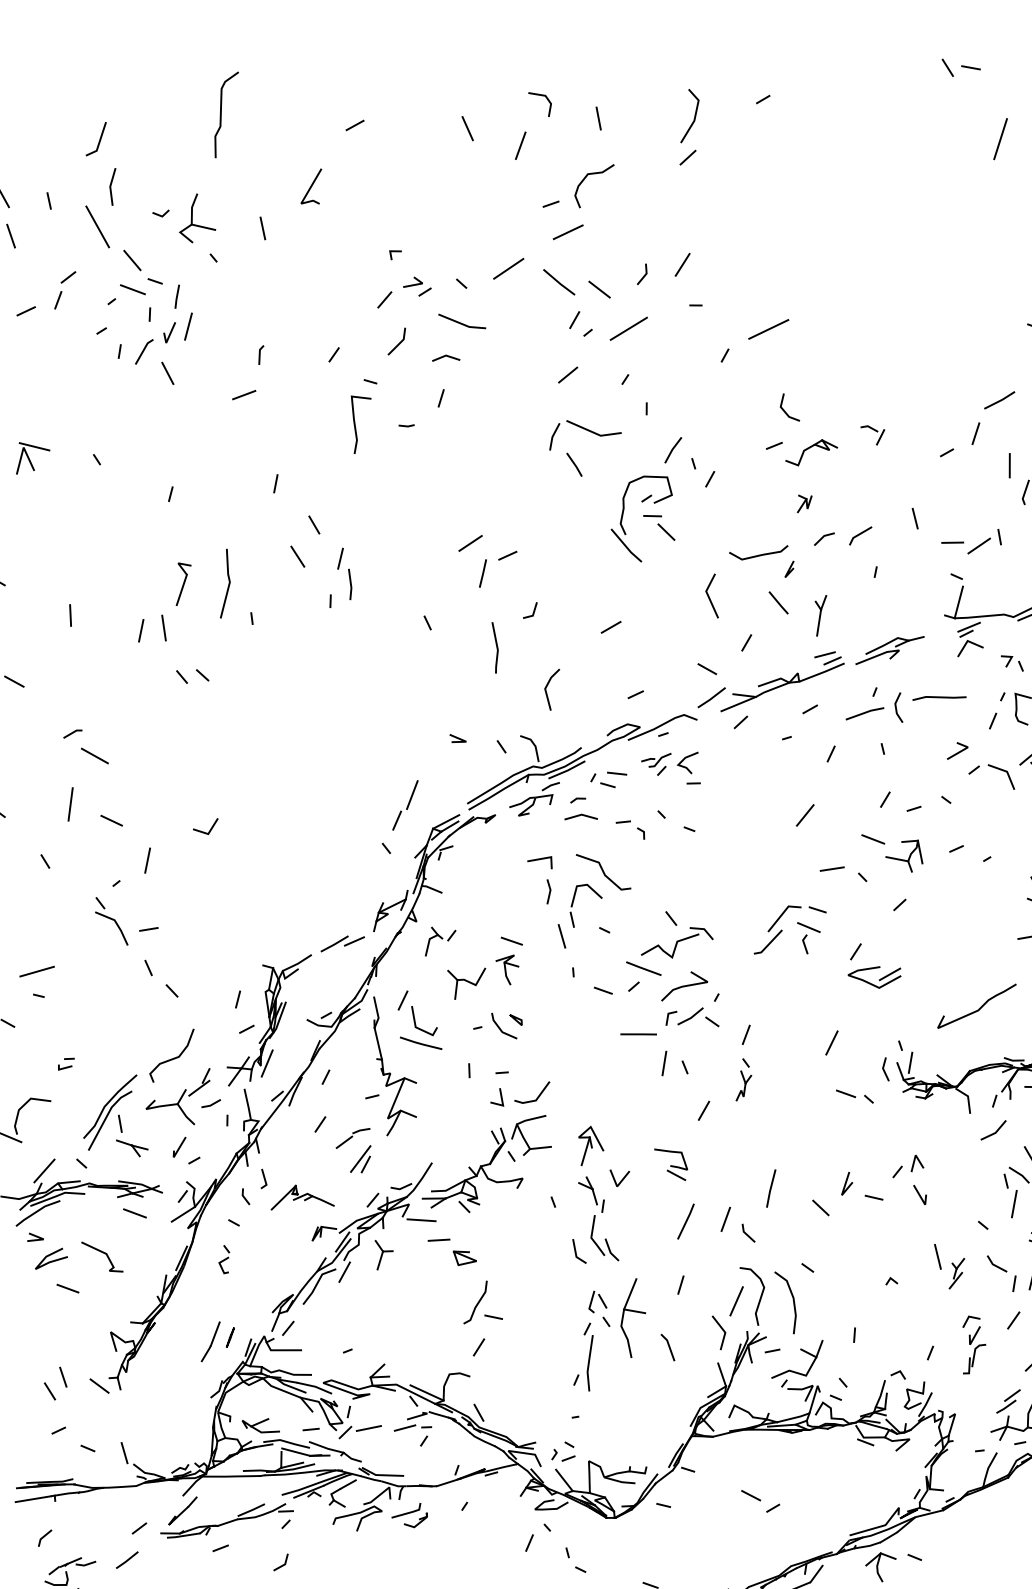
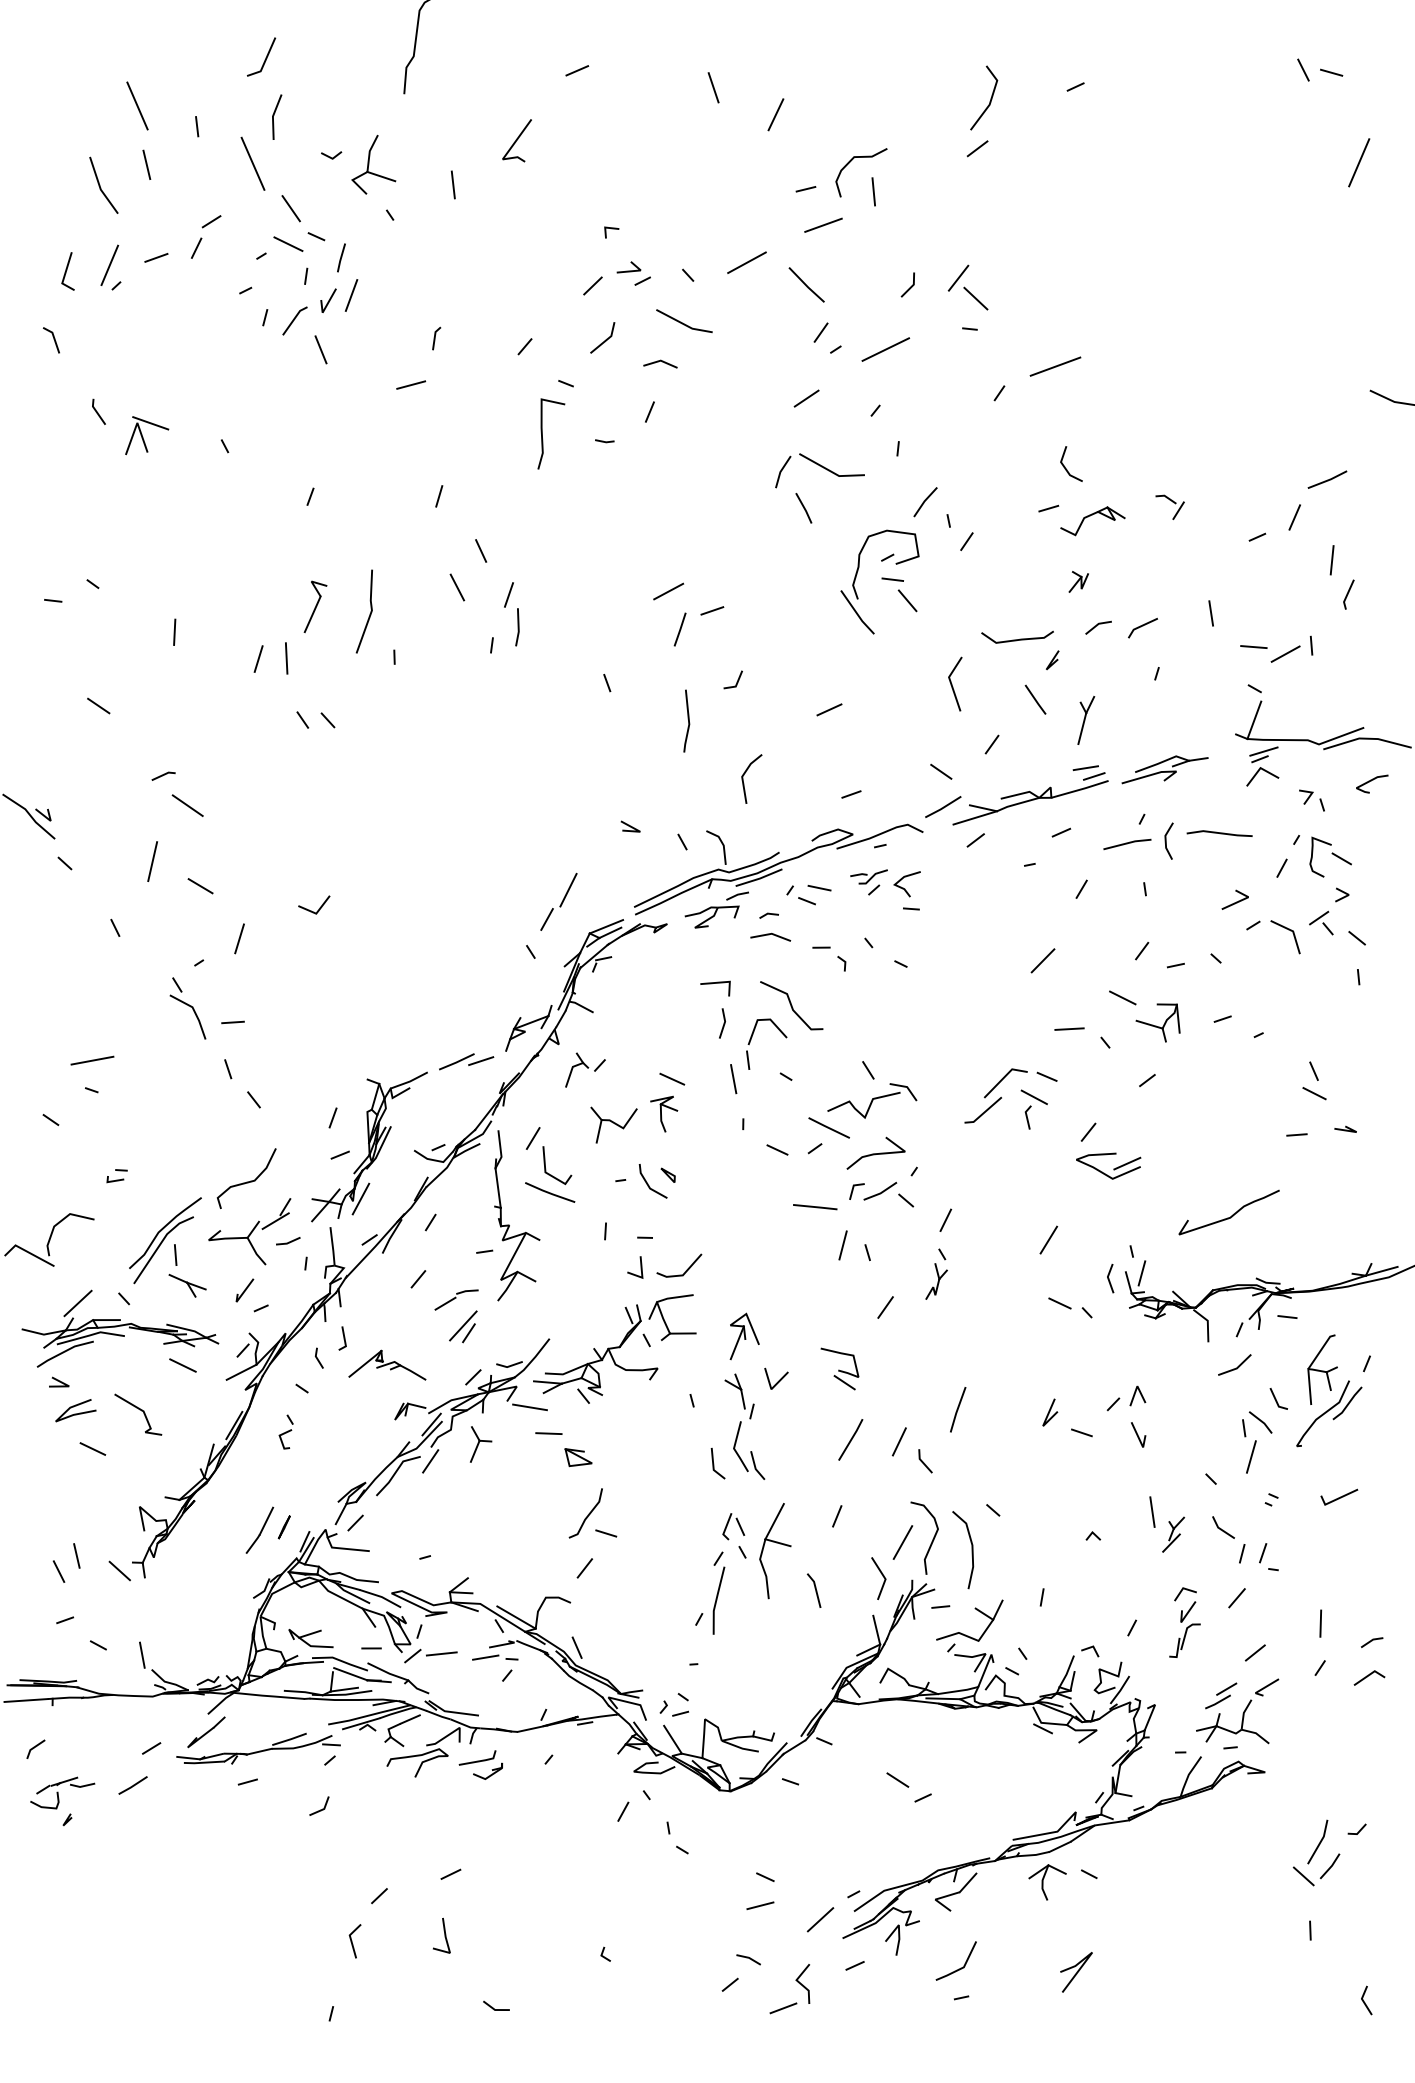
line: (542, 96) -> (808, 57), removed
line: (598, 118) -> (873, 191), moved
line: (599, 289) -> (975, 298), moved
line: (820, 1207) -> (1015, 1438), removed

